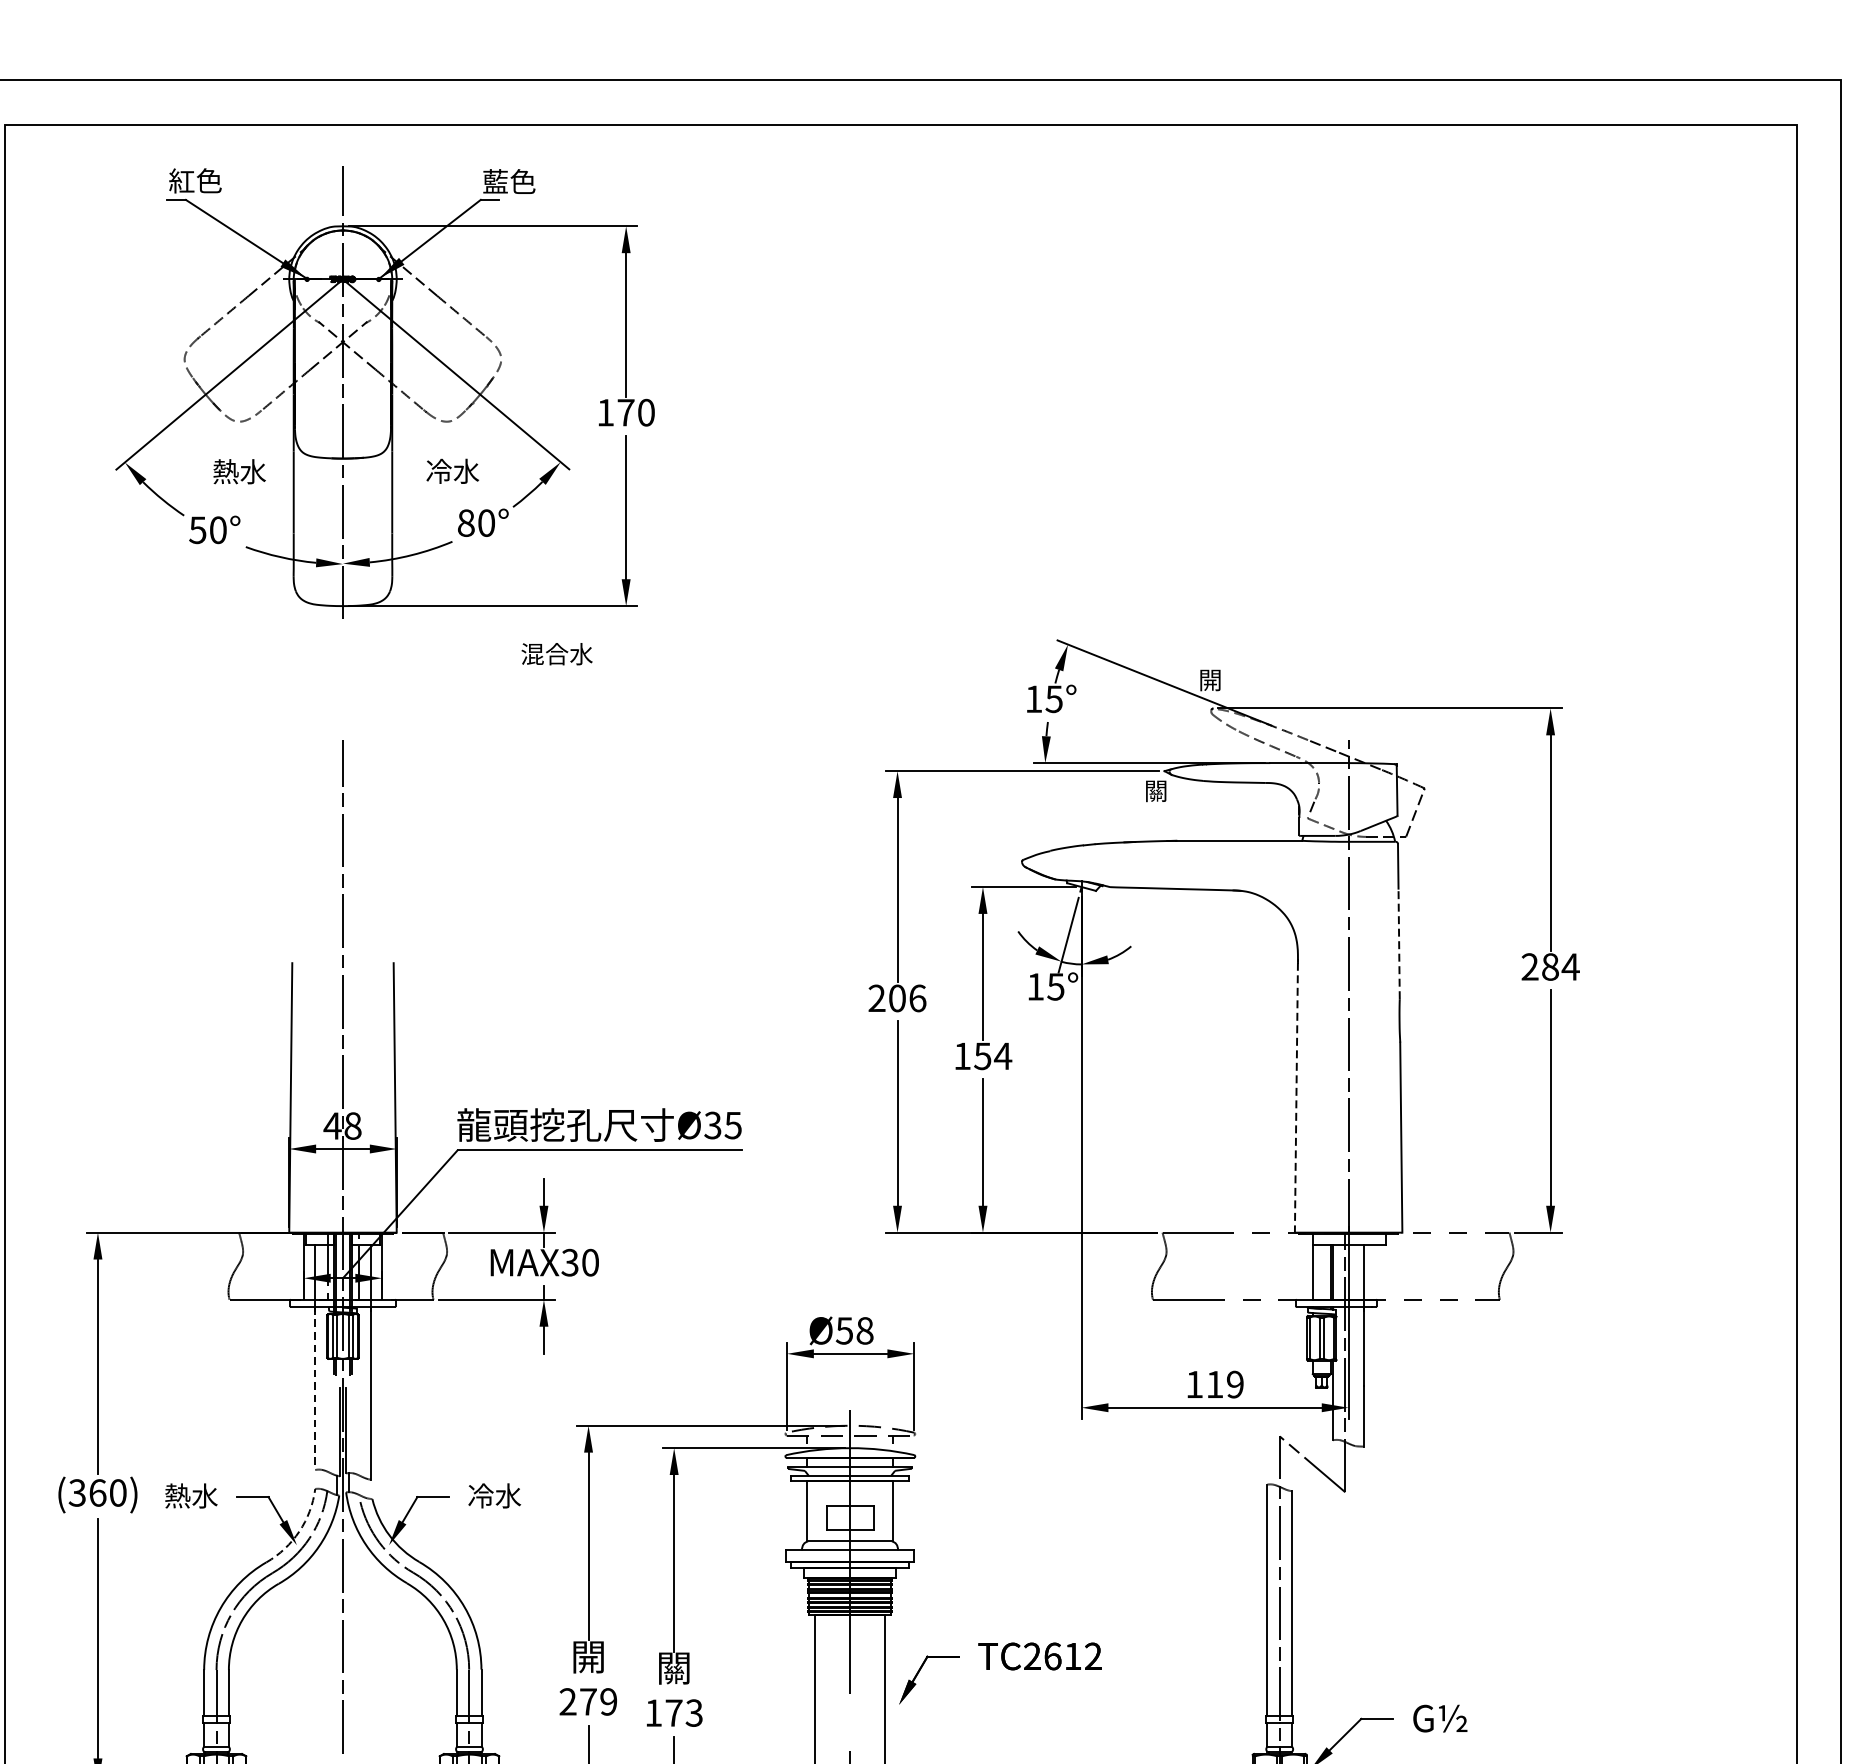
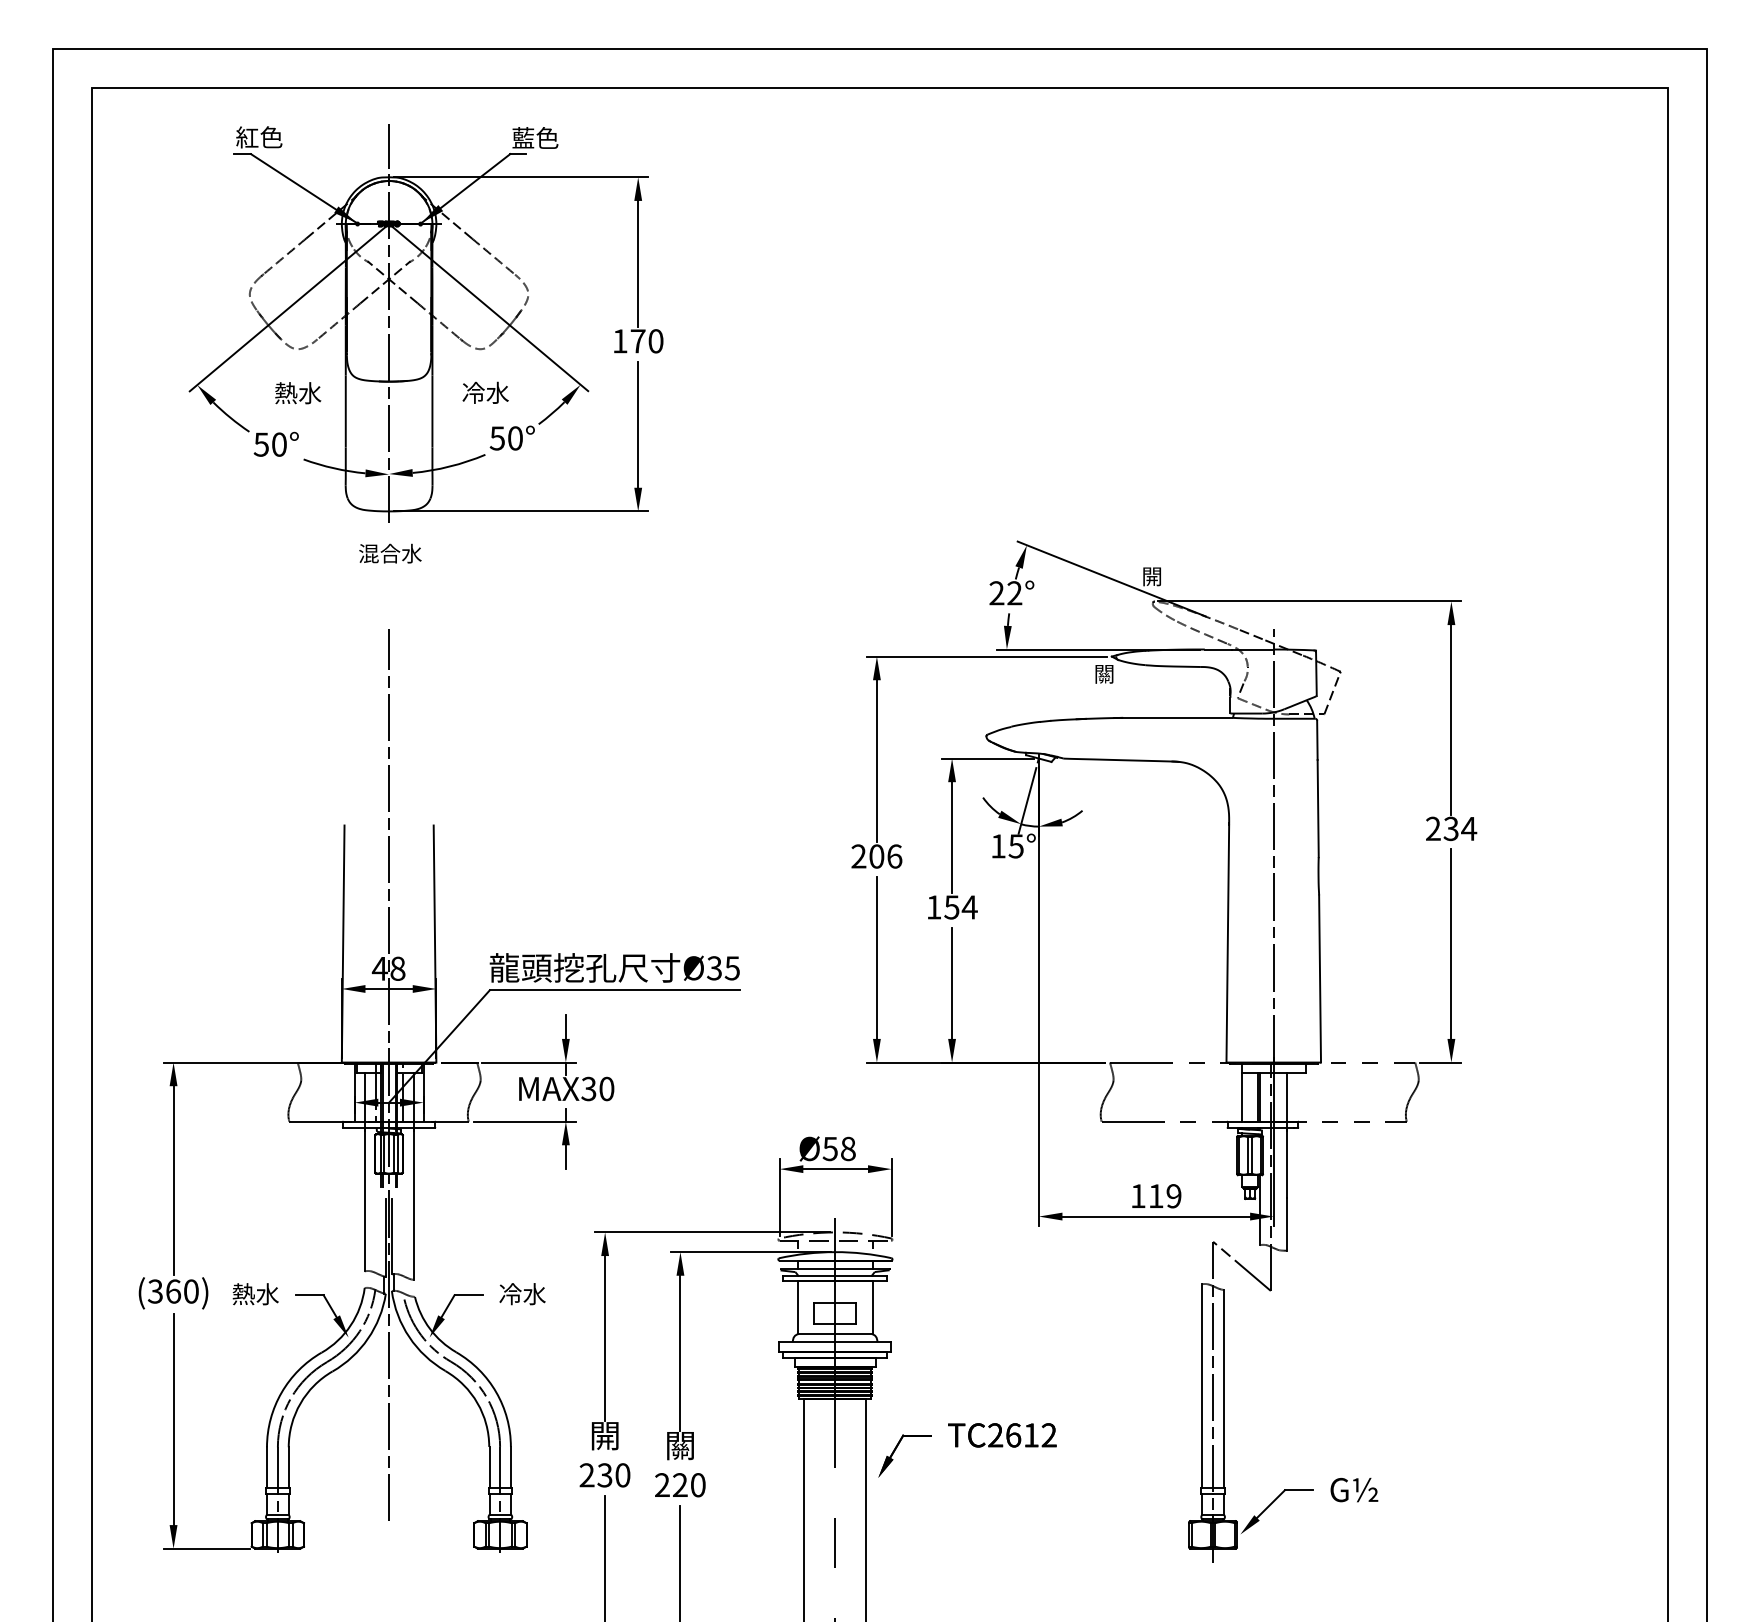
text: (466, 523) -> (497, 438), 80° -> 50°
text: (557, 653) -> (390, 553), moved
text: (1043, 699) -> (1005, 593), 15° -> 22°
line: (1399, 943) -> (1318, 808), dashed -> solid
text: (1549, 966) -> (1450, 828), 284 -> 234
line: (1296, 1097) -> (1227, 943), dashed -> solid
line: (315, 1388) -> (364, 1199), dashed -> solid
arc: (299, 1531) -> (350, 1325), dashed -> solid
text: (598, 1702) -> (613, 1475), 279 -> 230
text: (674, 1713) -> (680, 1485), 173 -> 220

